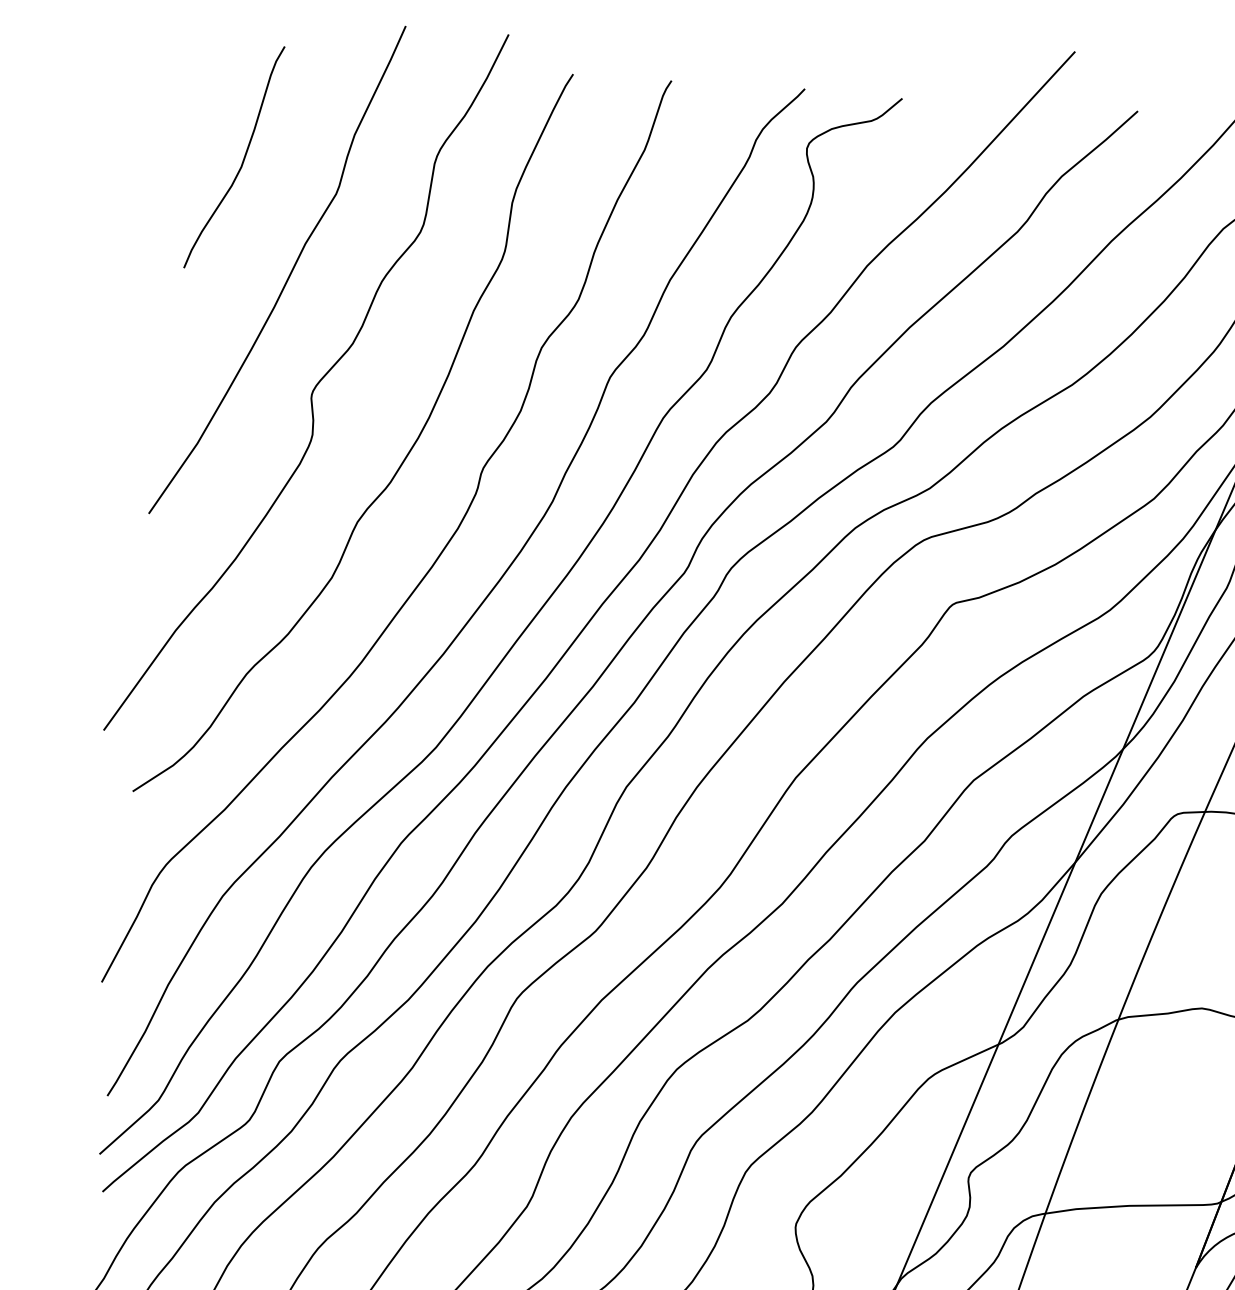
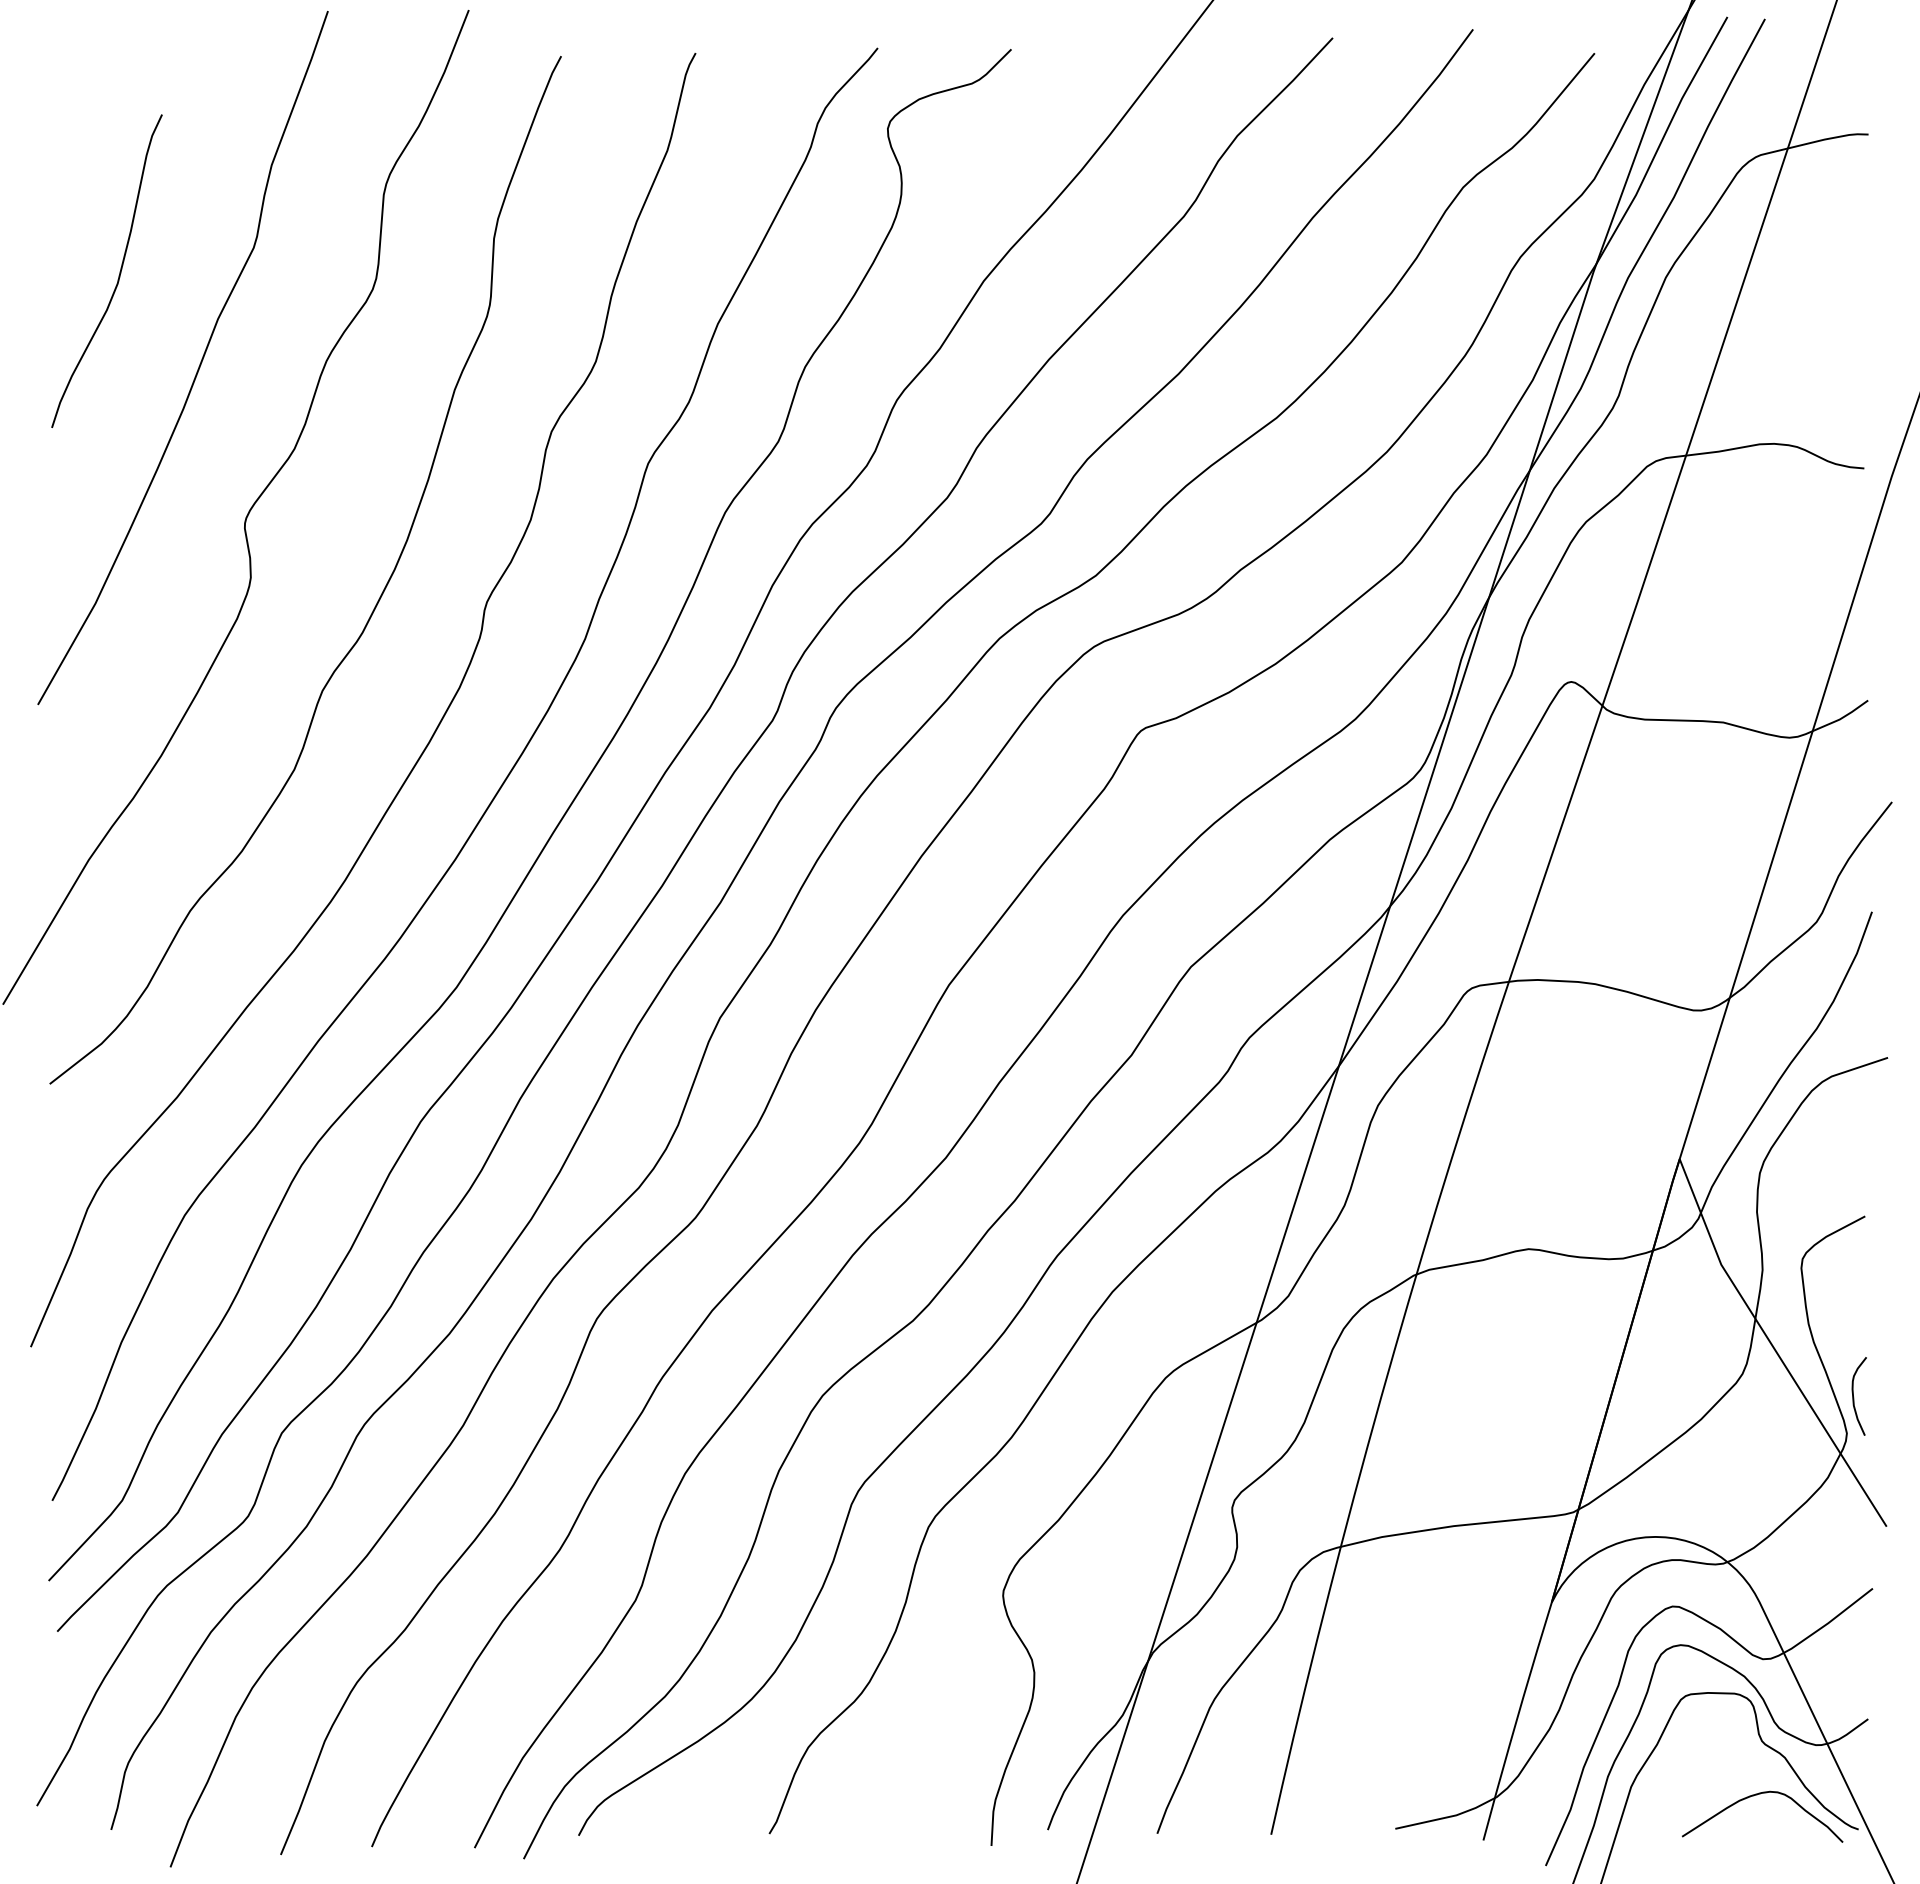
curve: (242, 161) -> (118, 275), moved

